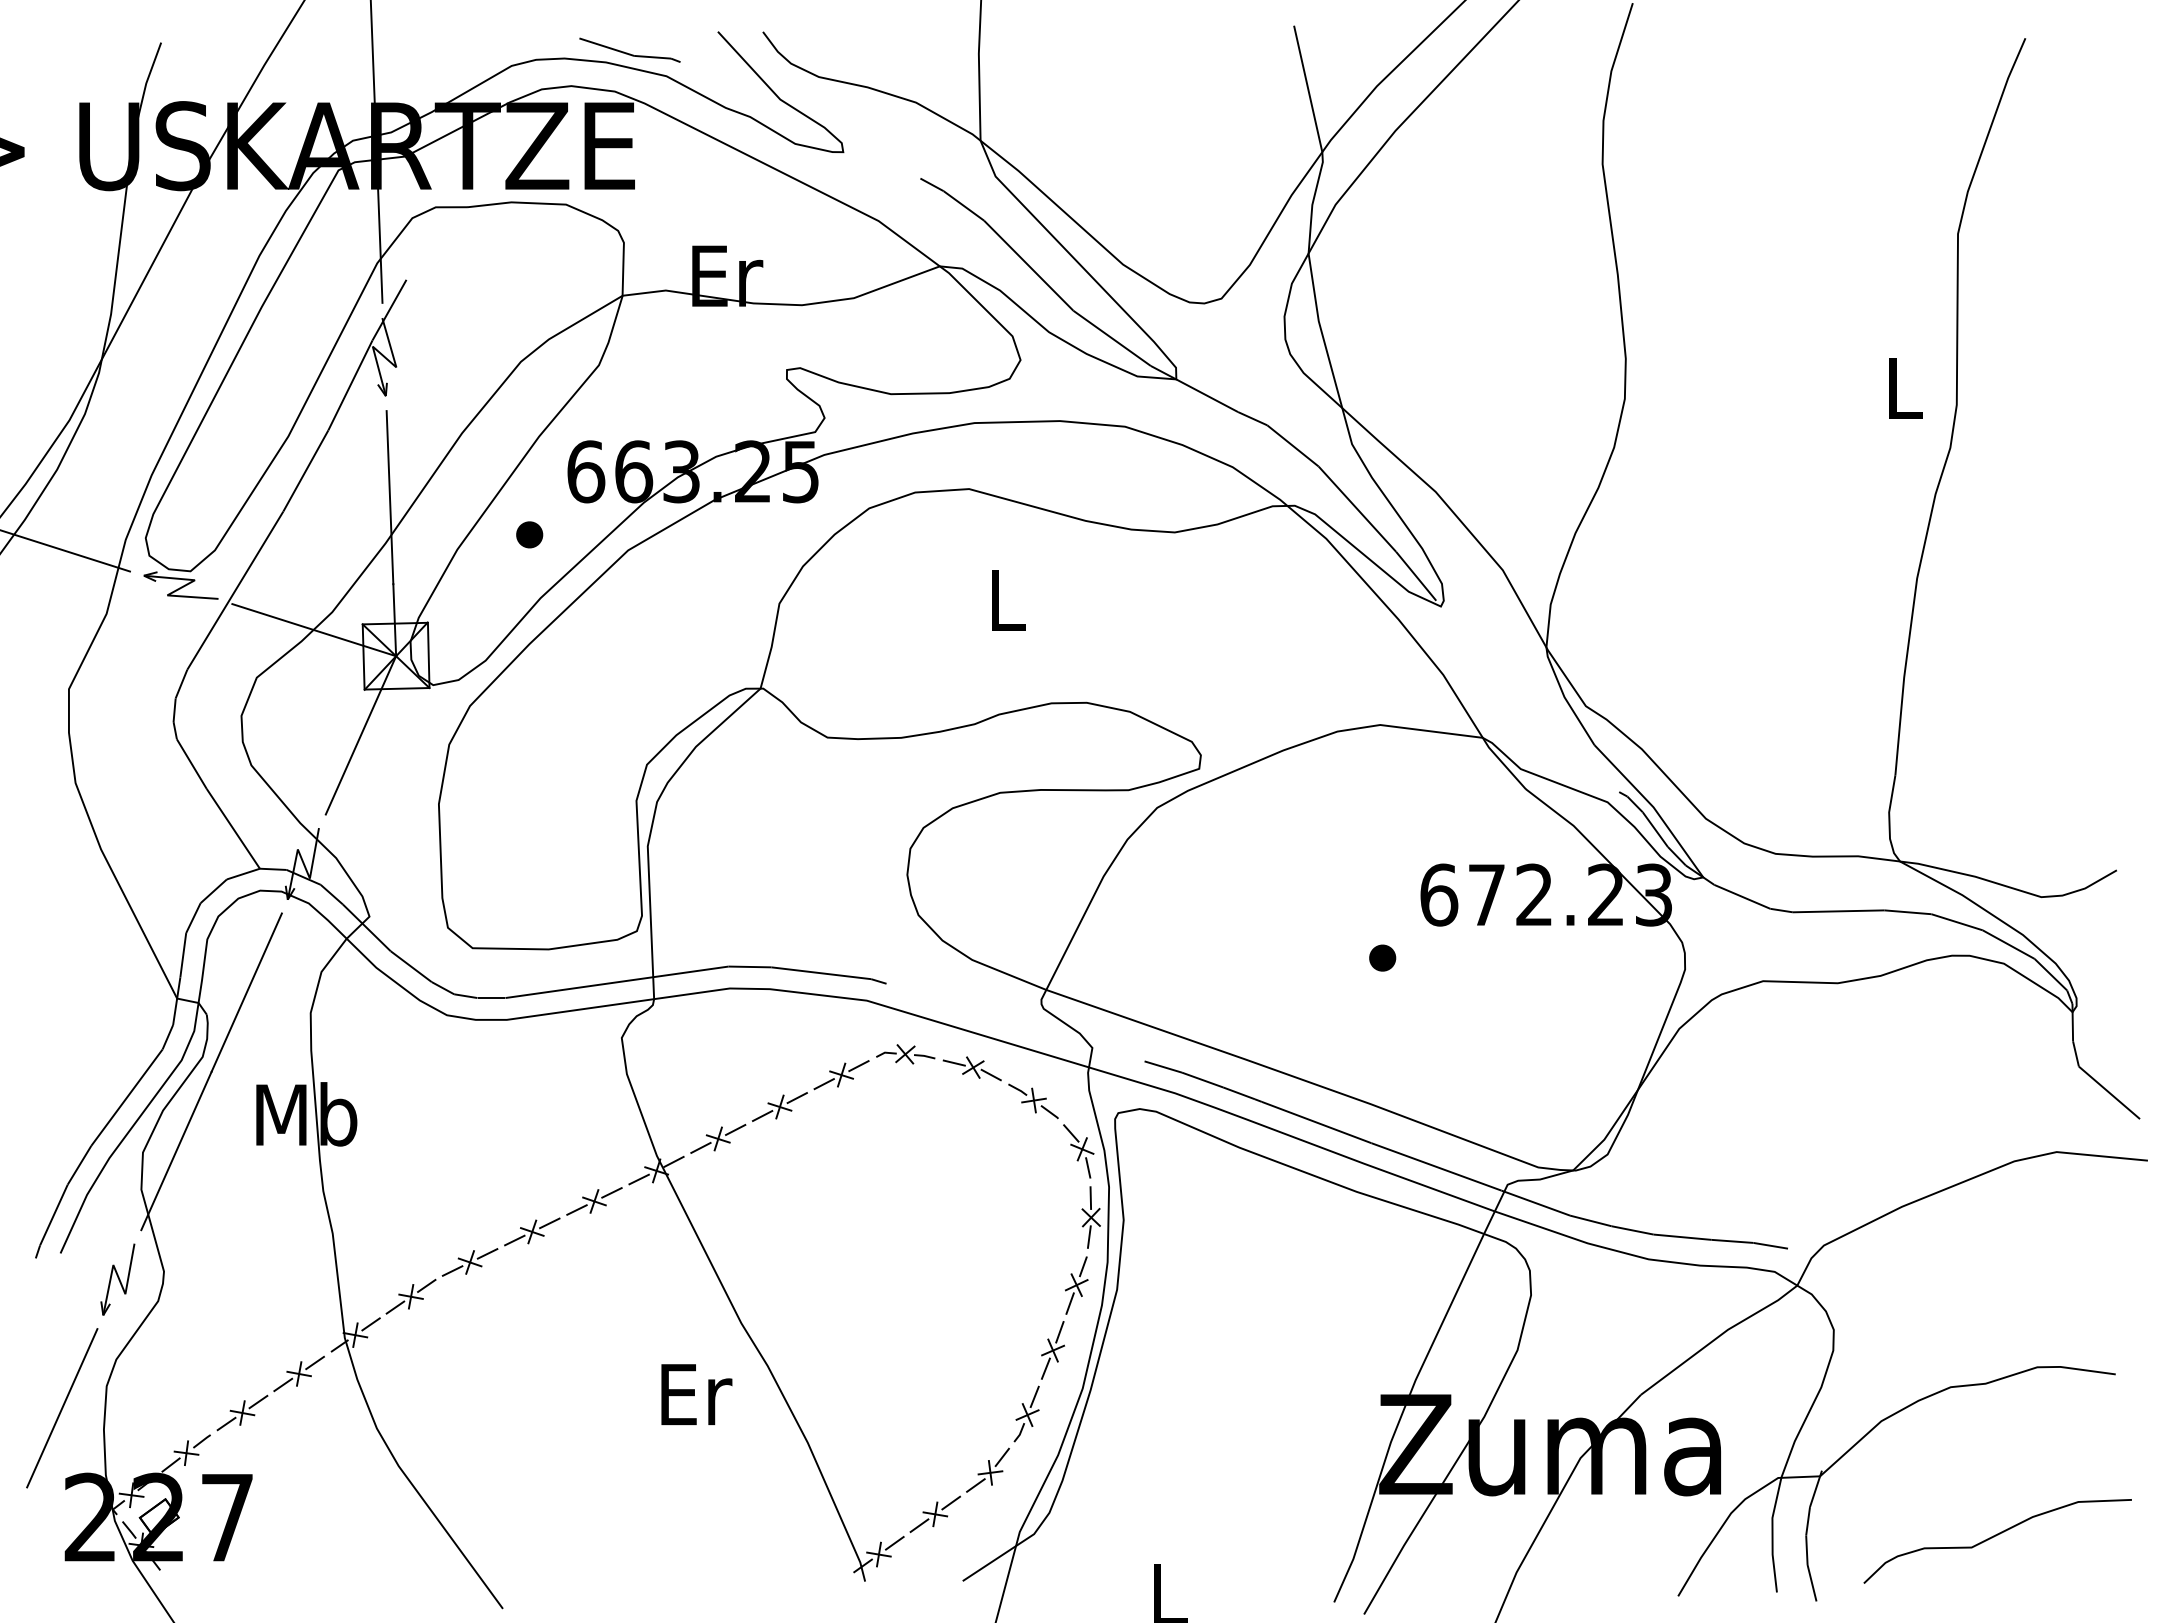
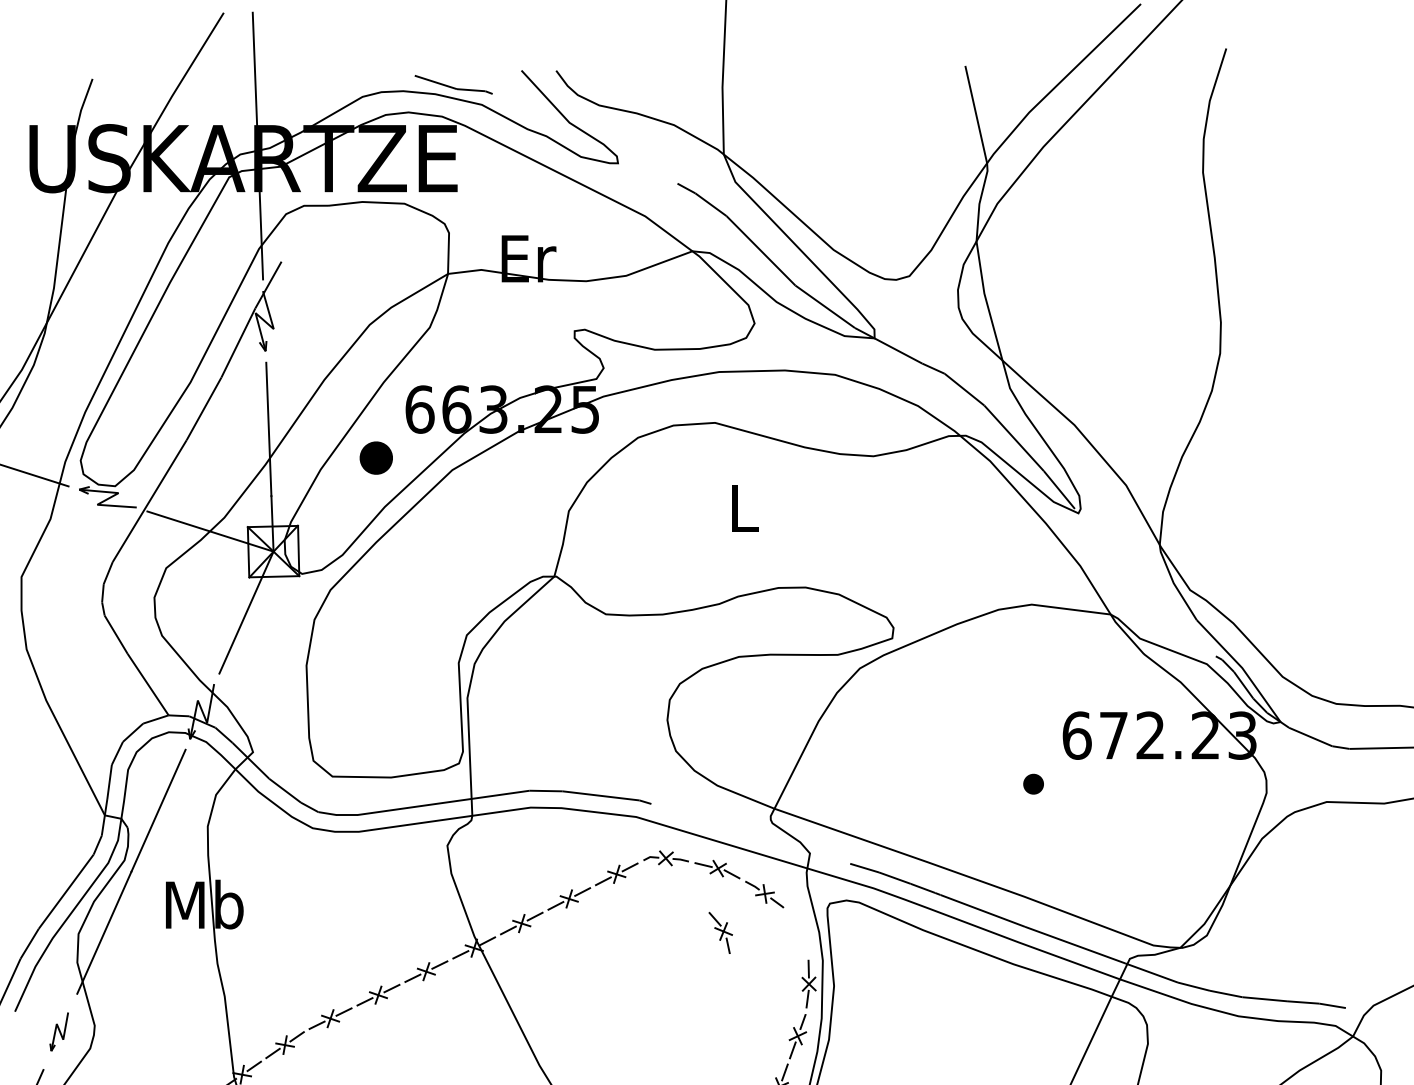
part: (529, 534) -> (376, 457), size x1.6
part: (1078, 1151) -> (720, 933), moved
part: (117, 1279) -> (58, 1031), size x0.7

